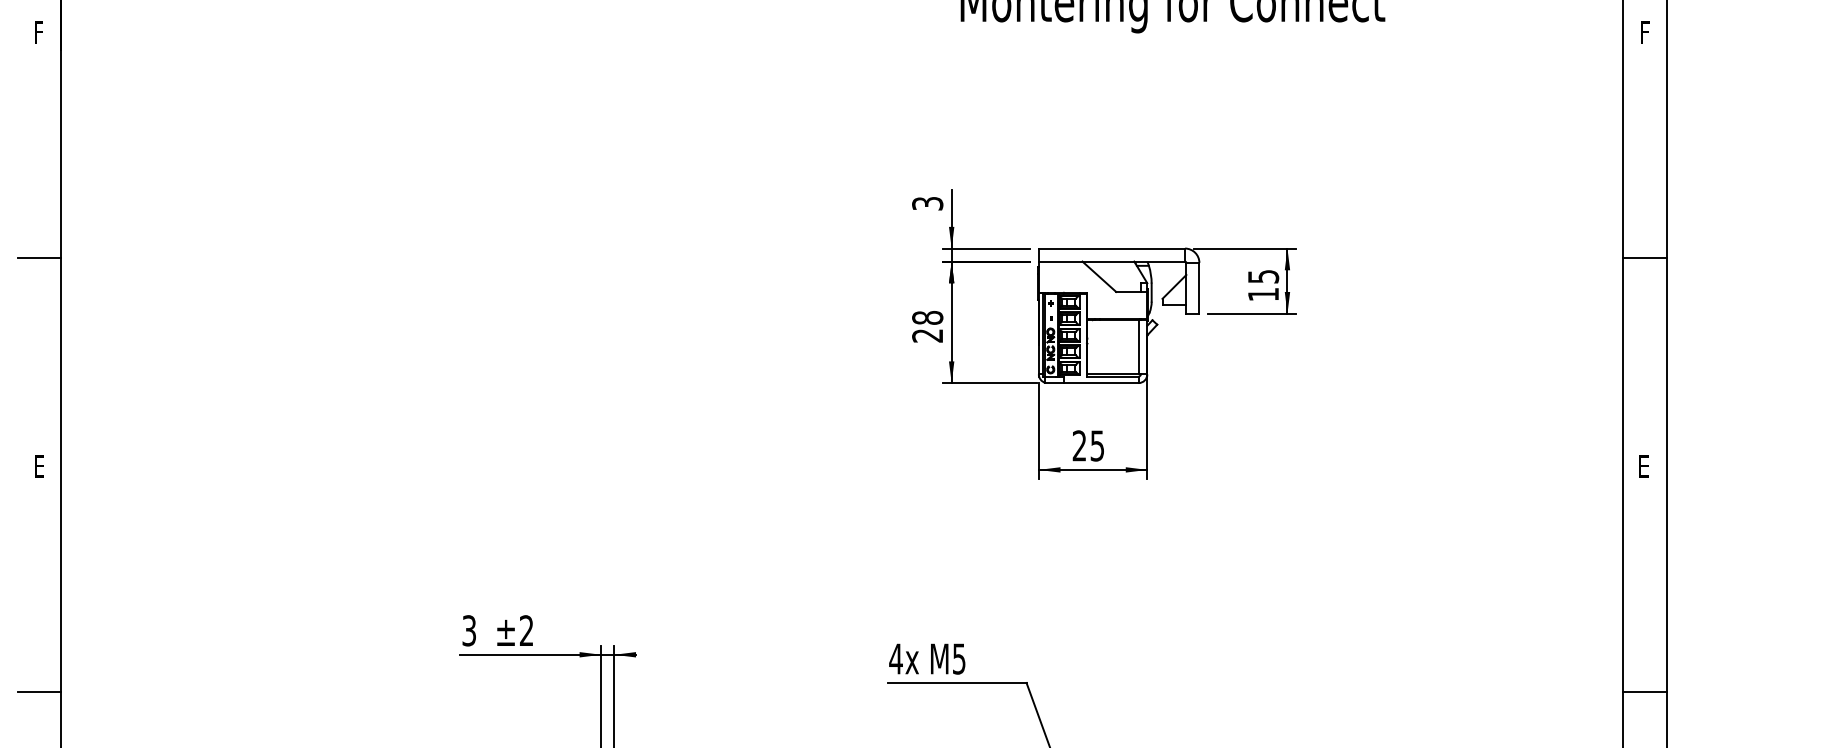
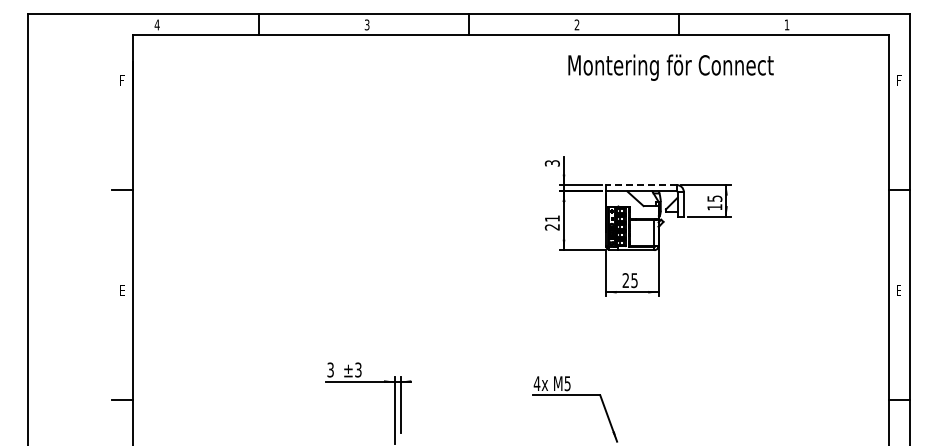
line: (1111, 249) -> (641, 185), solid -> dashed
text: (925, 317) -> (551, 218), 28 -> 21
text: (526, 631) -> (358, 370), ±2 -> ±3

